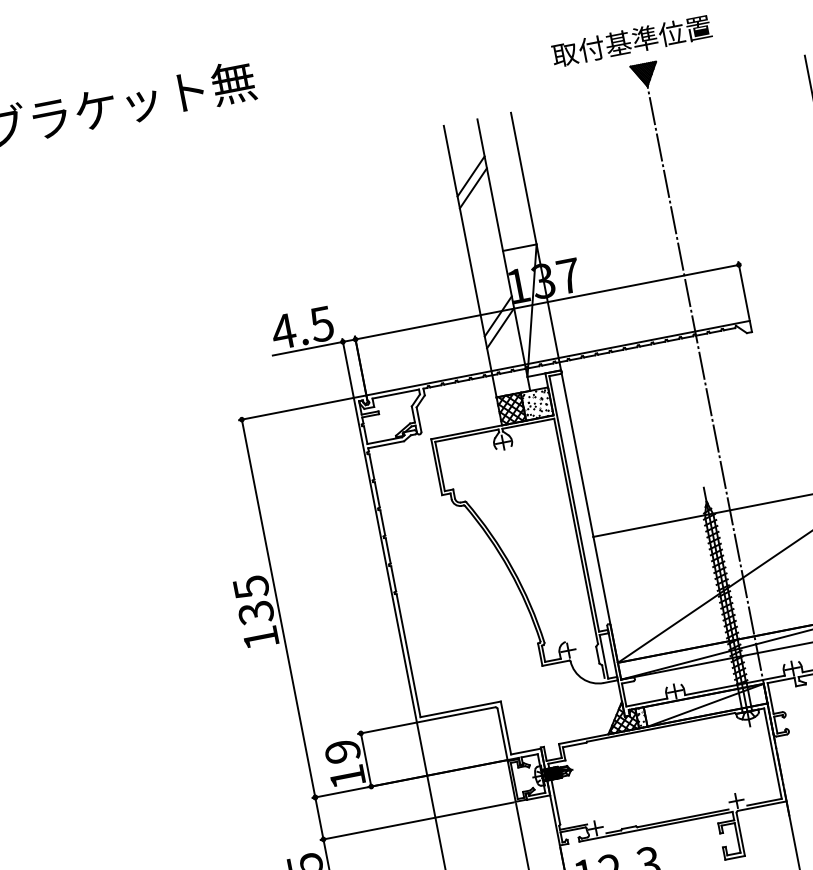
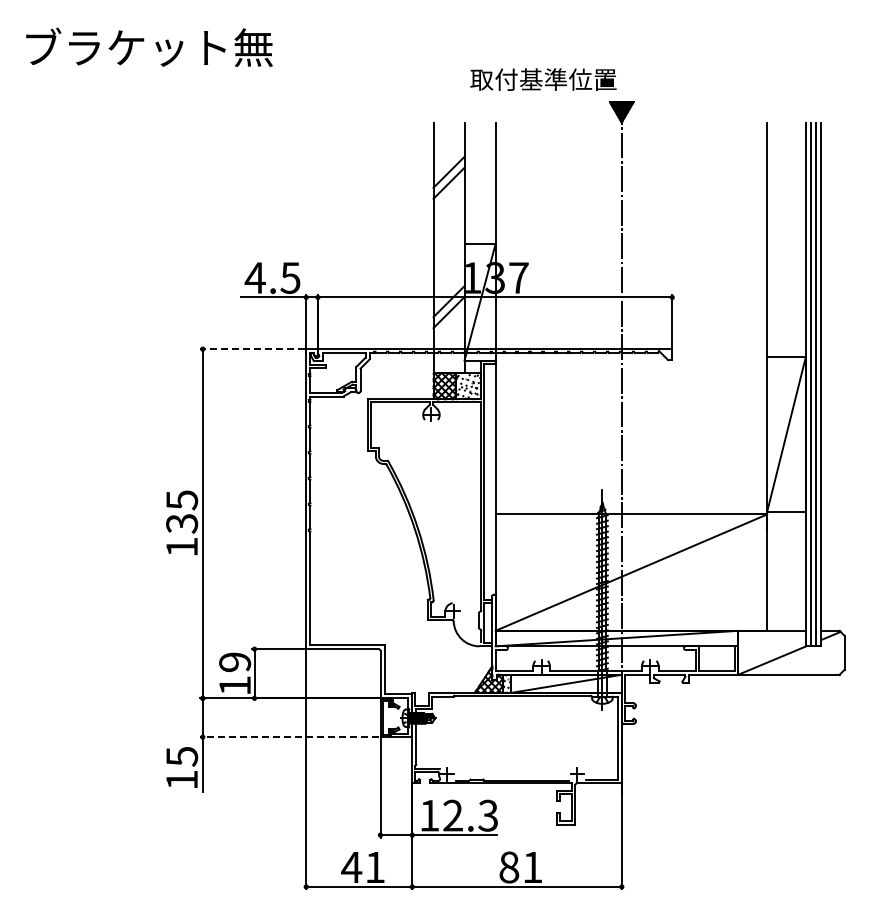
text: (631, 41) -> (543, 79), moved
line: (295, 409) -> (252, 349), solid -> dashed
line: (416, 821) -> (288, 737), solid -> dashed

